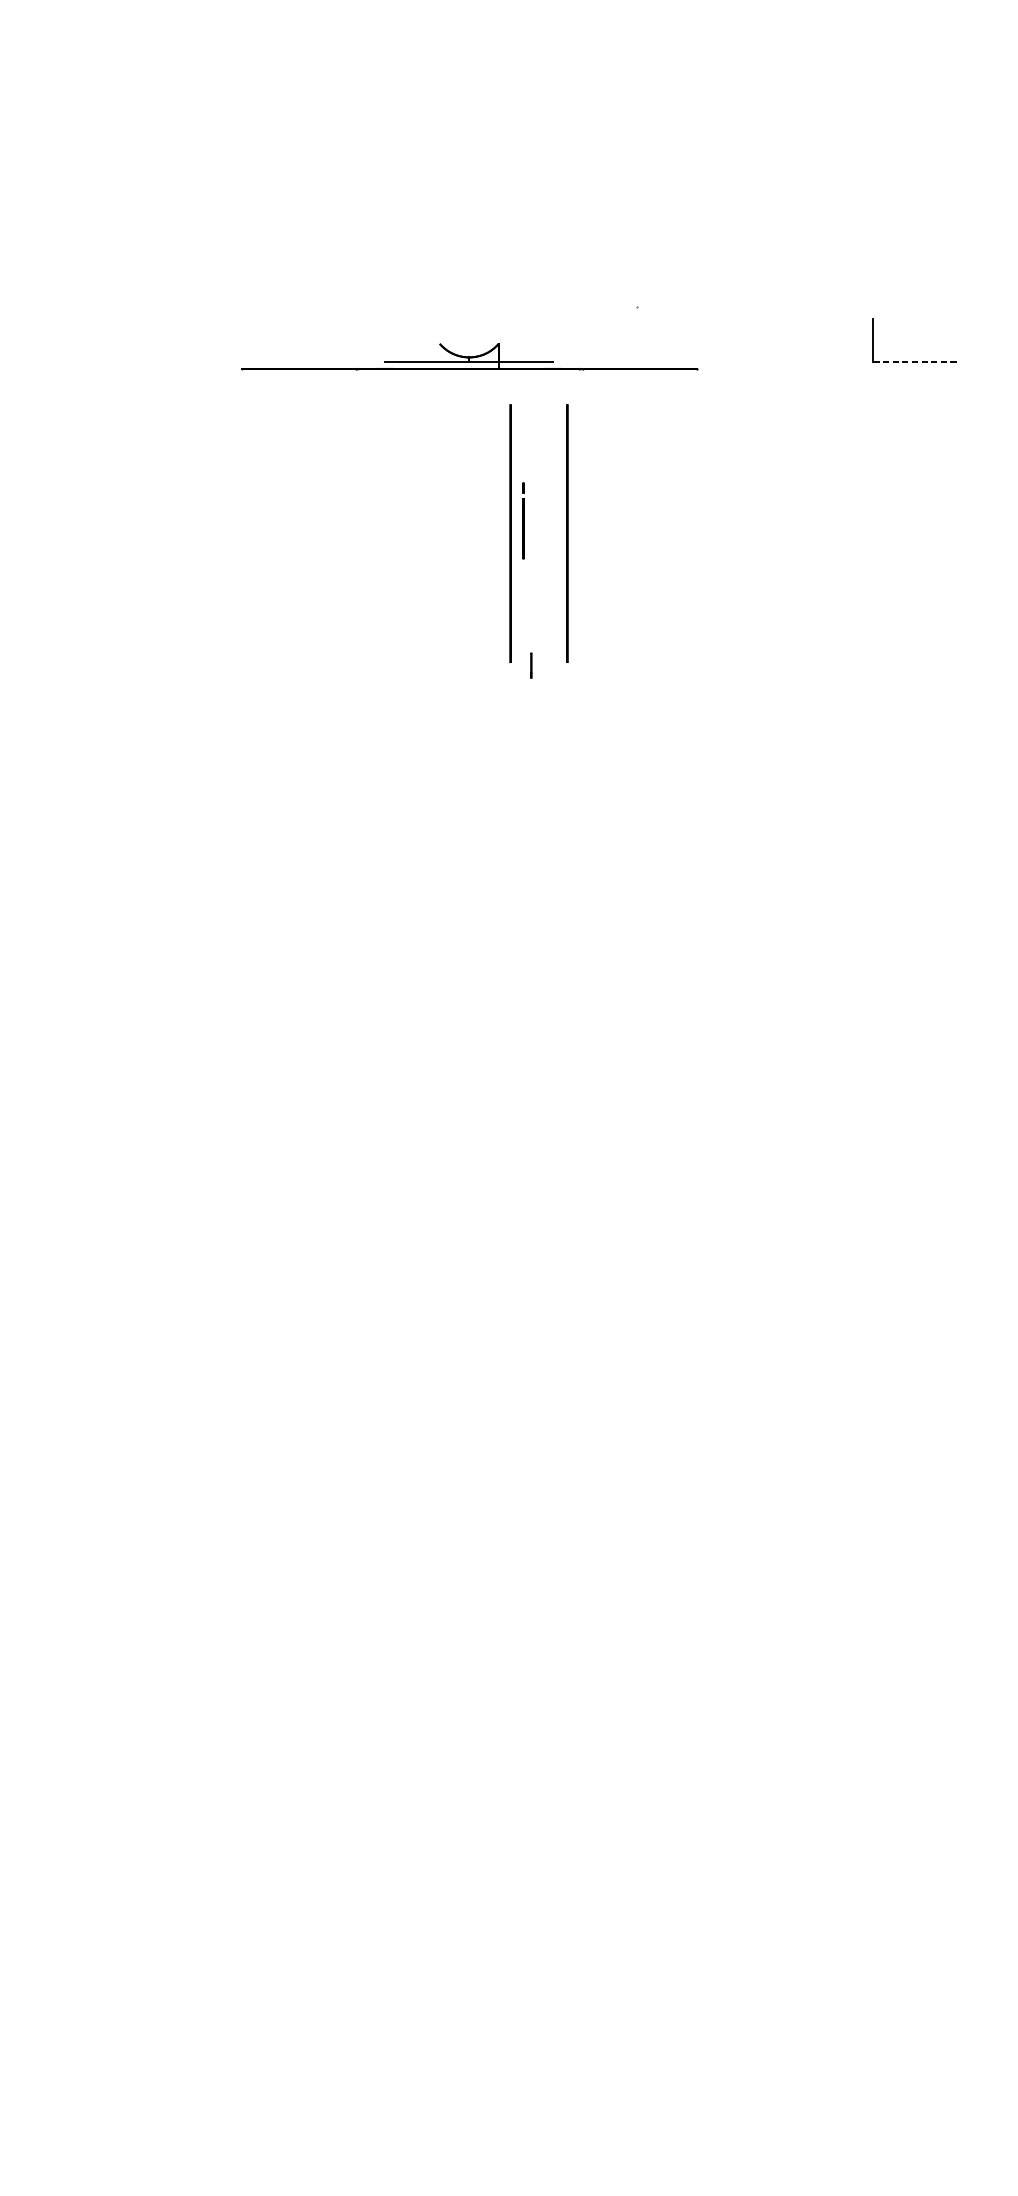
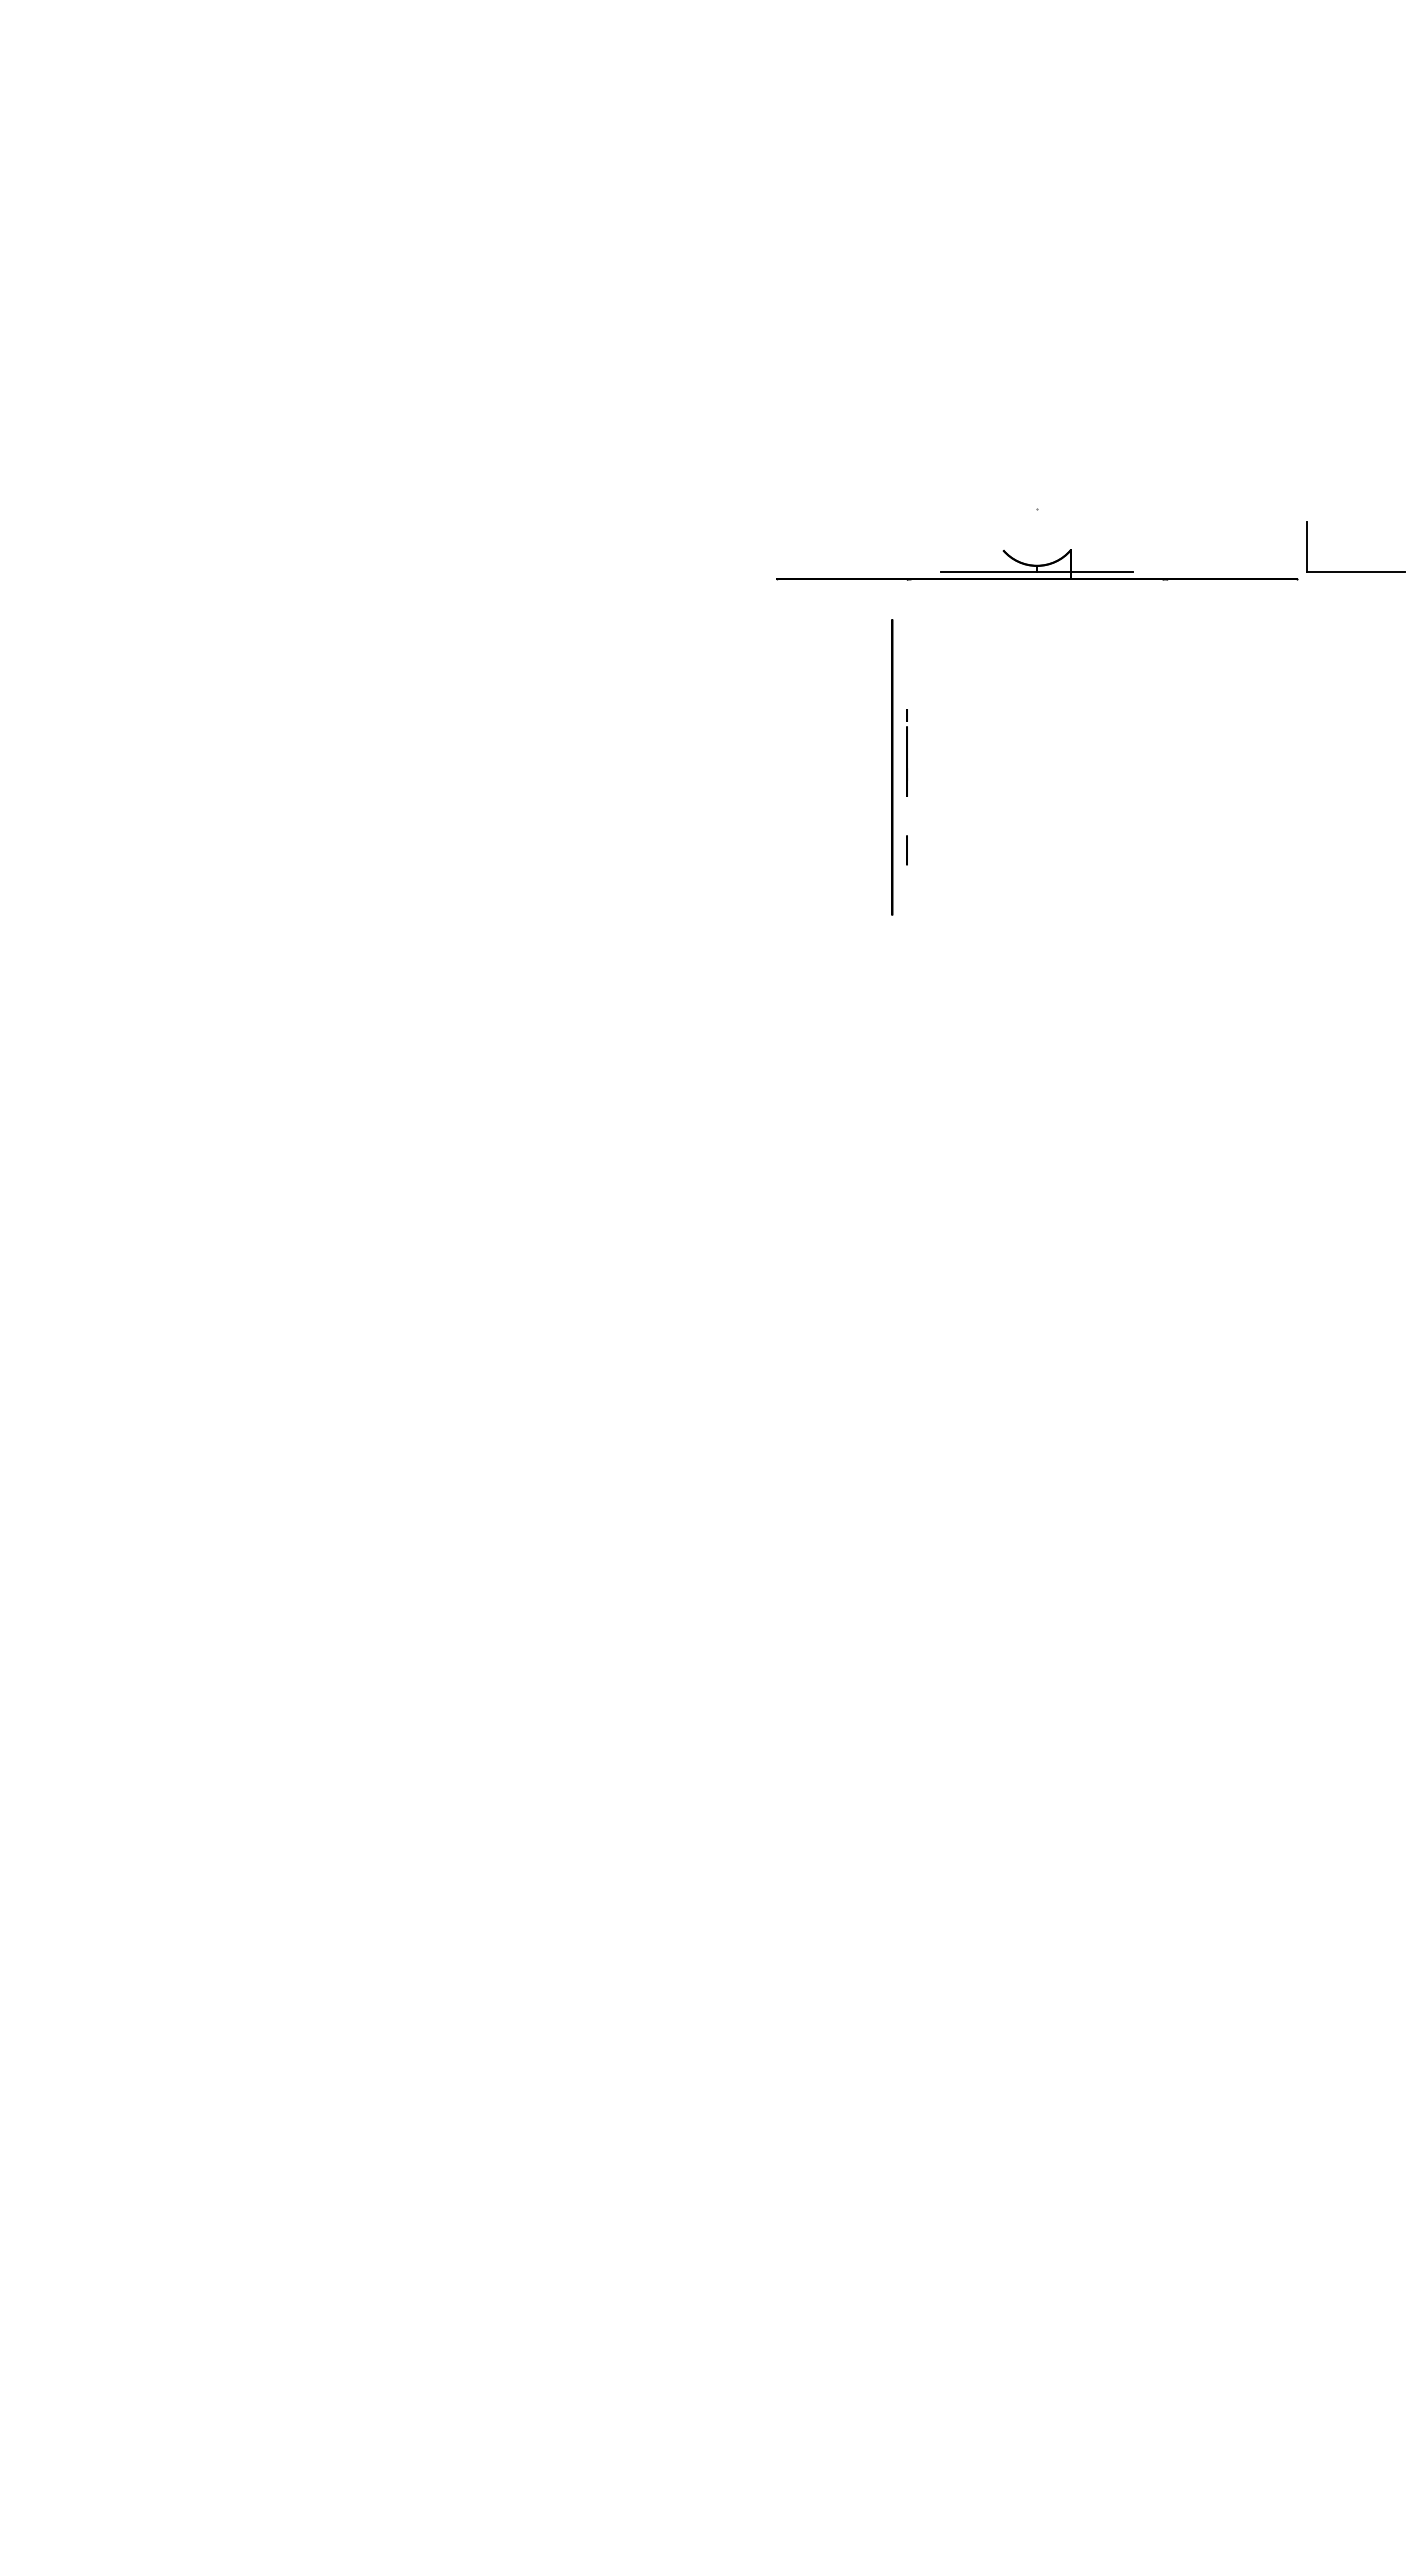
part: (469, 356) -> (1037, 564), moved
line: (916, 362) -> (1356, 571), dashed -> solid
line: (567, 533) -> (957, 767), removed
line: (530, 665) -> (906, 850), moved

